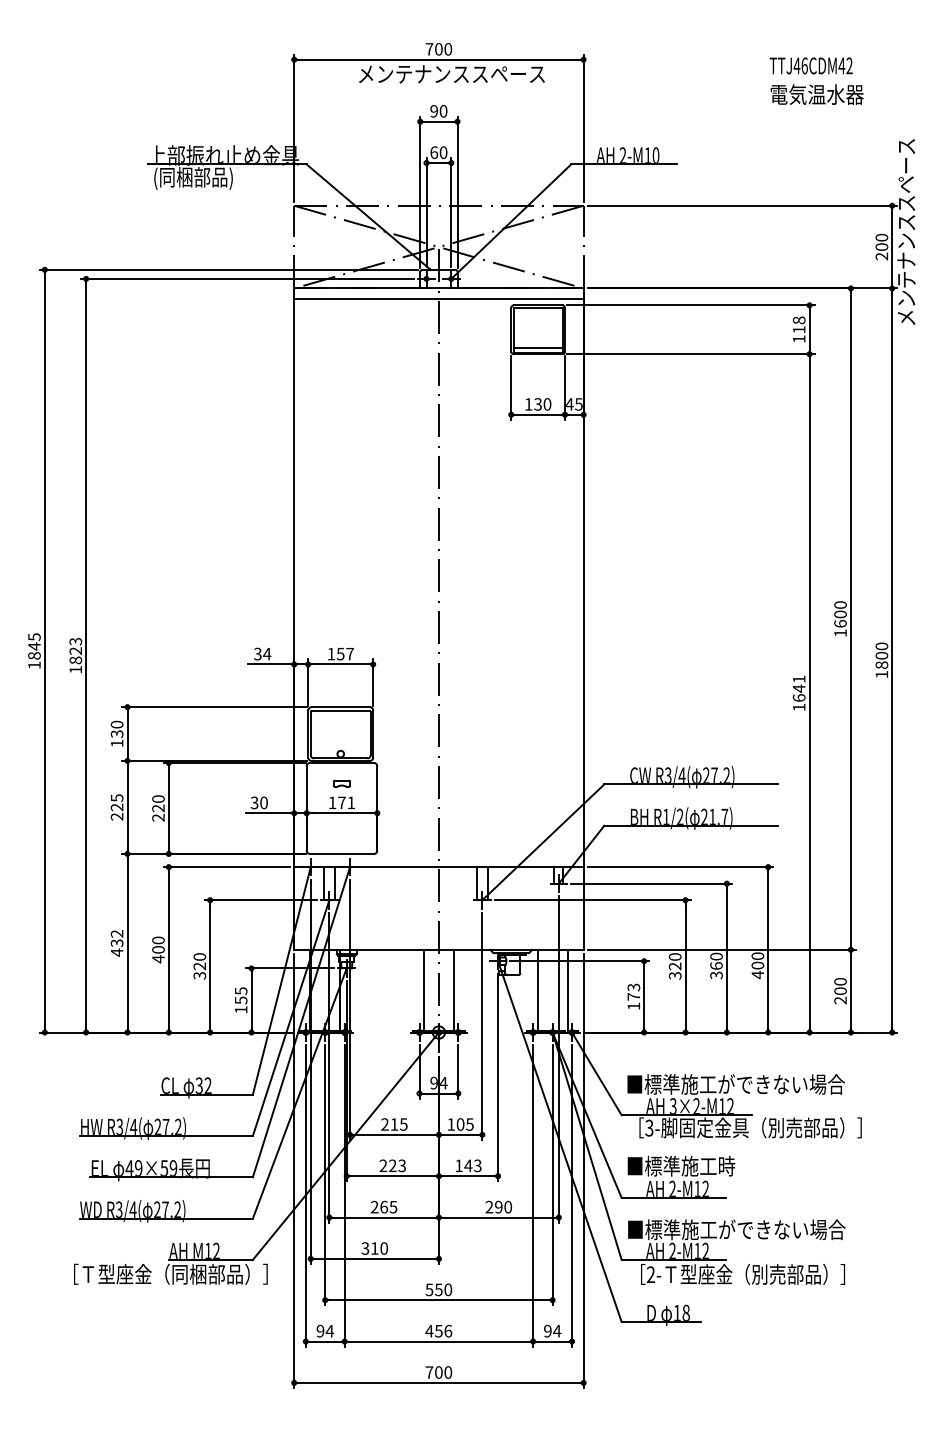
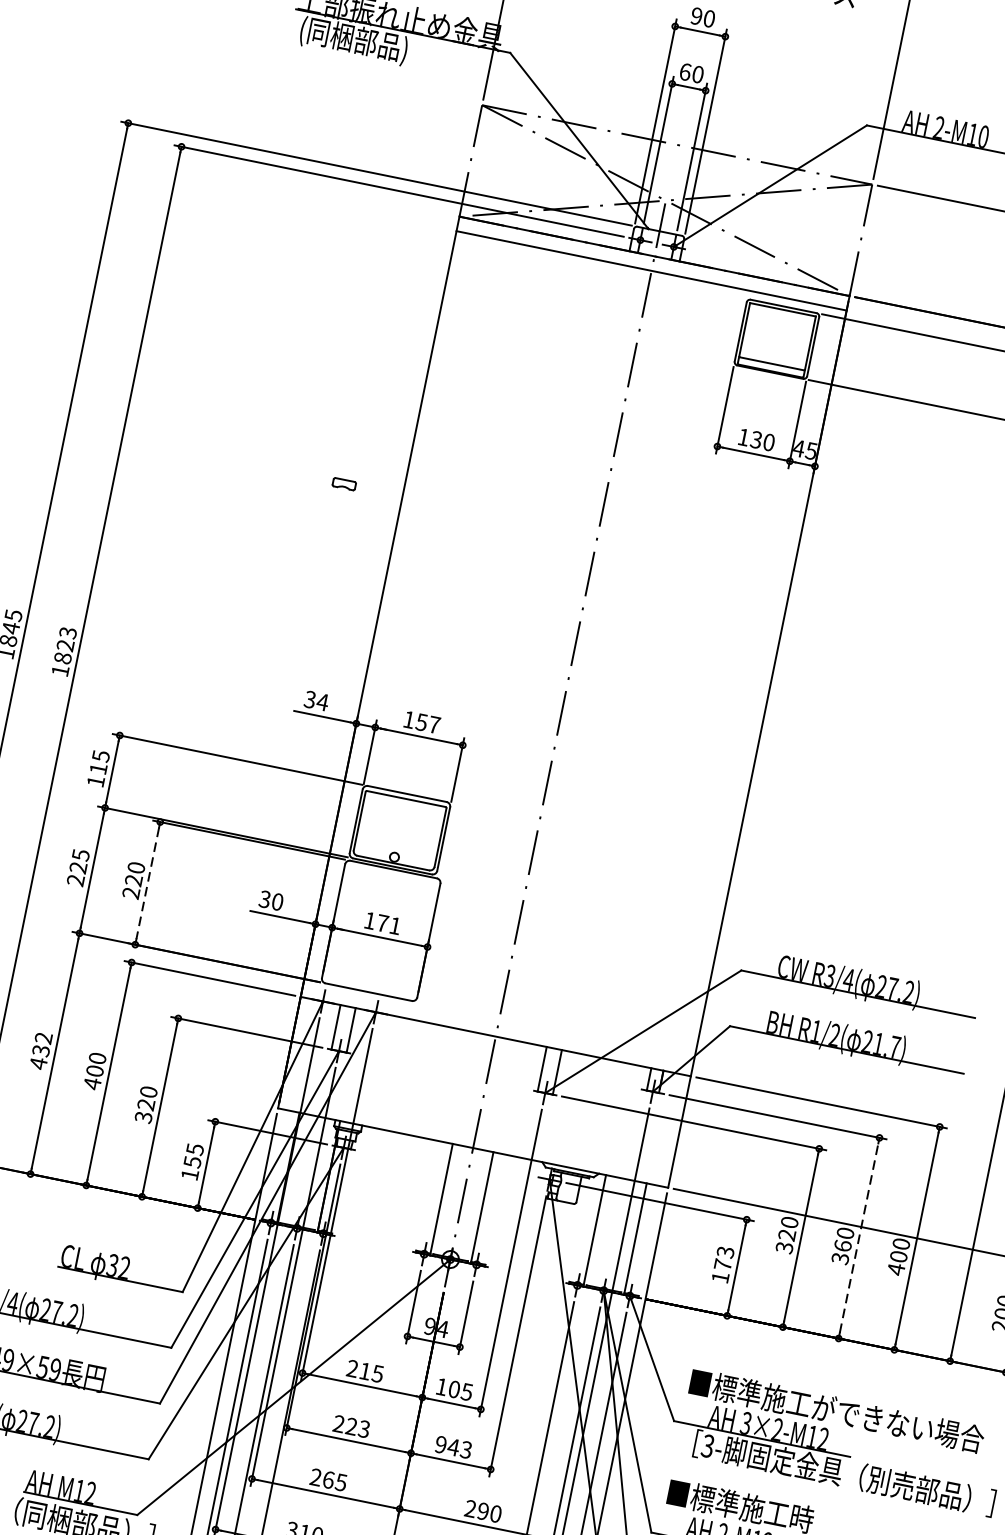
text: (116, 728) -> (99, 761), 130 -> 115
part: (342, 783) -> (345, 484), moved
line: (168, 808) -> (147, 883), solid -> dashed
line: (726, 957) -> (858, 1237), solid -> dashed
text: (458, 1165) -> (440, 1444), 143 -> 943

